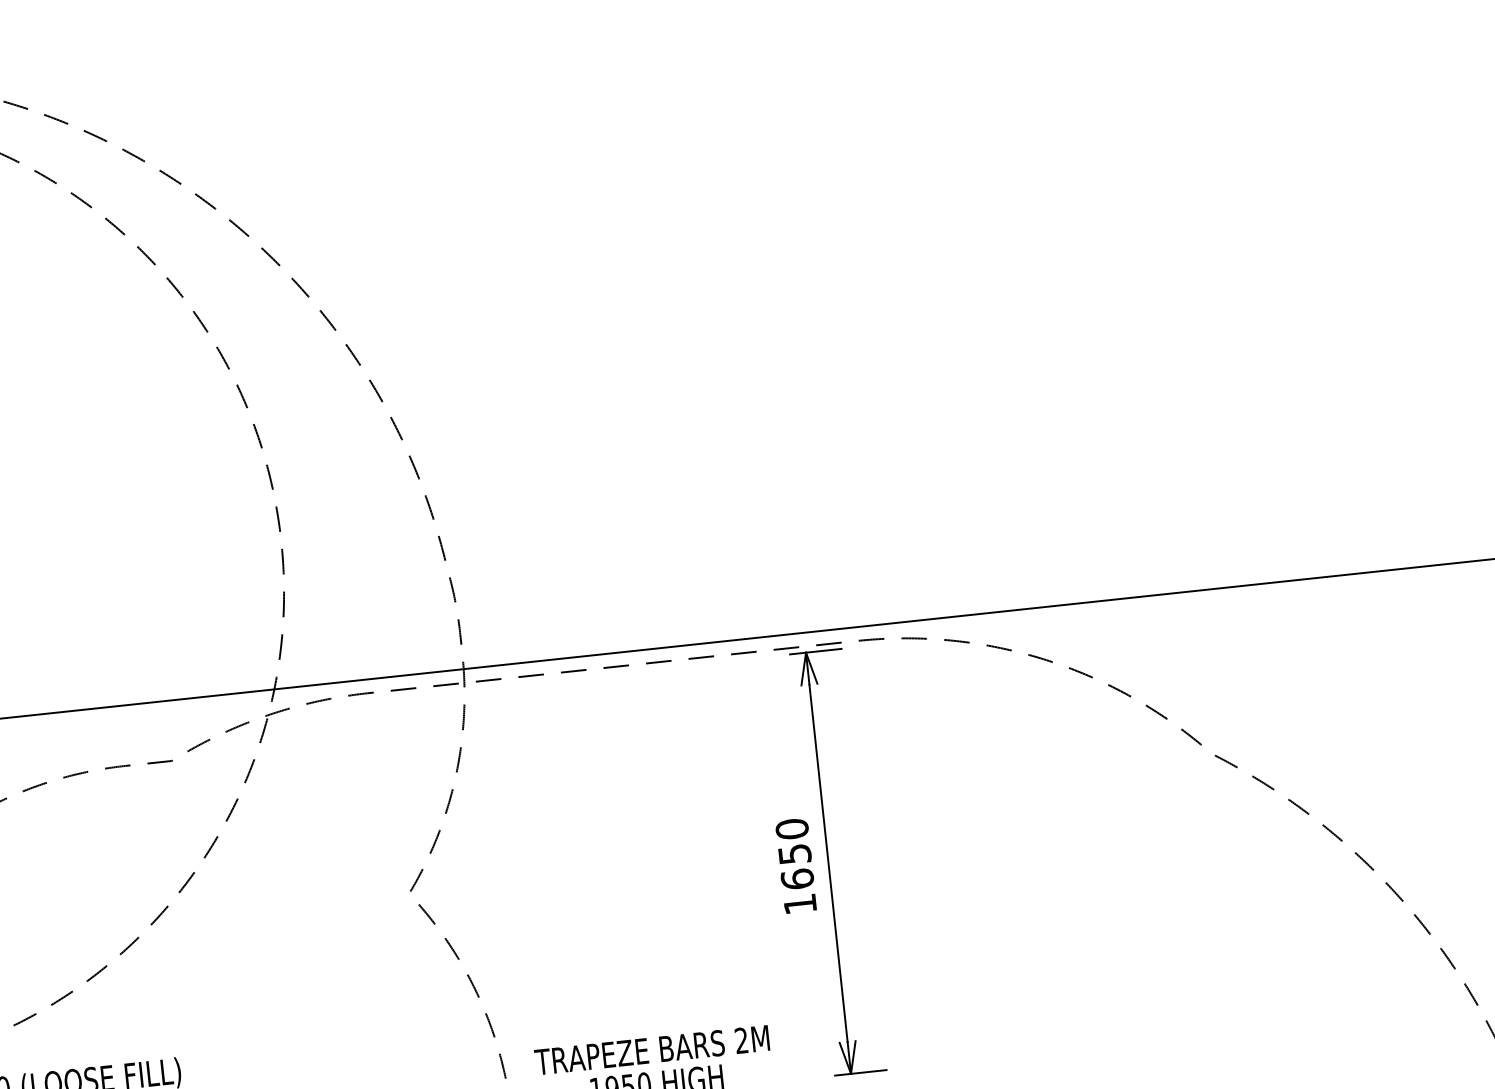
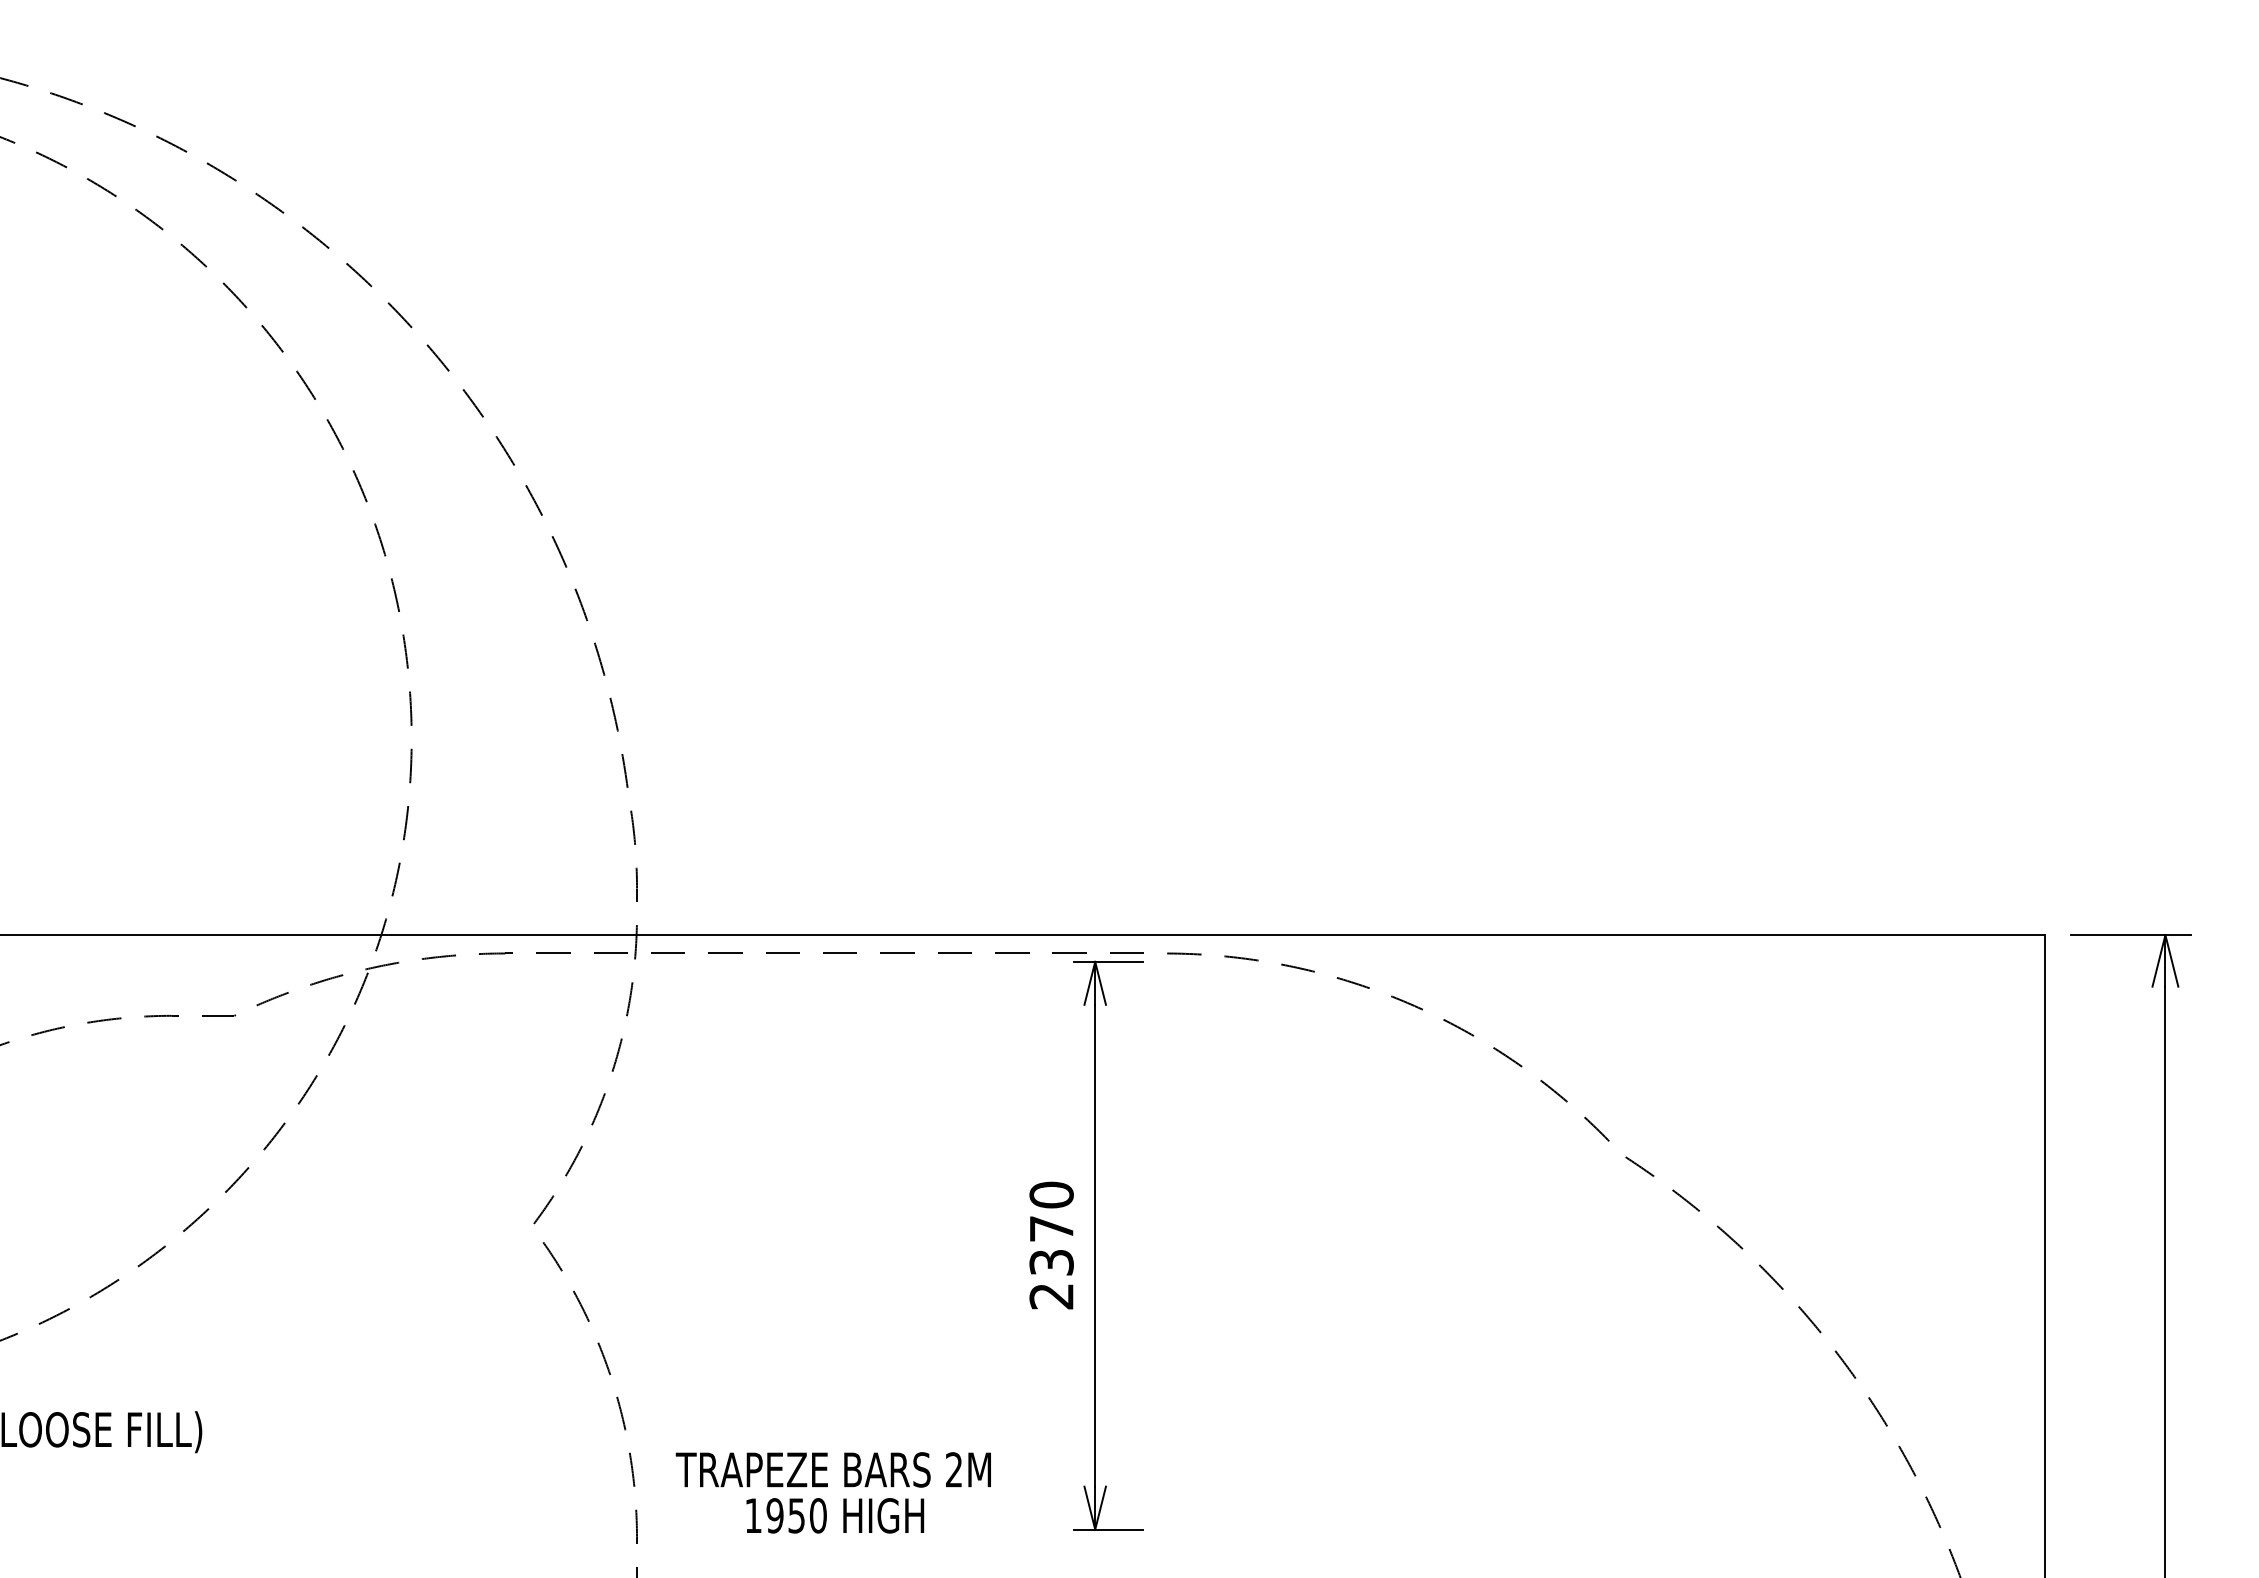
text: (797, 879) -> (1051, 1262), 1650 -> 2370

